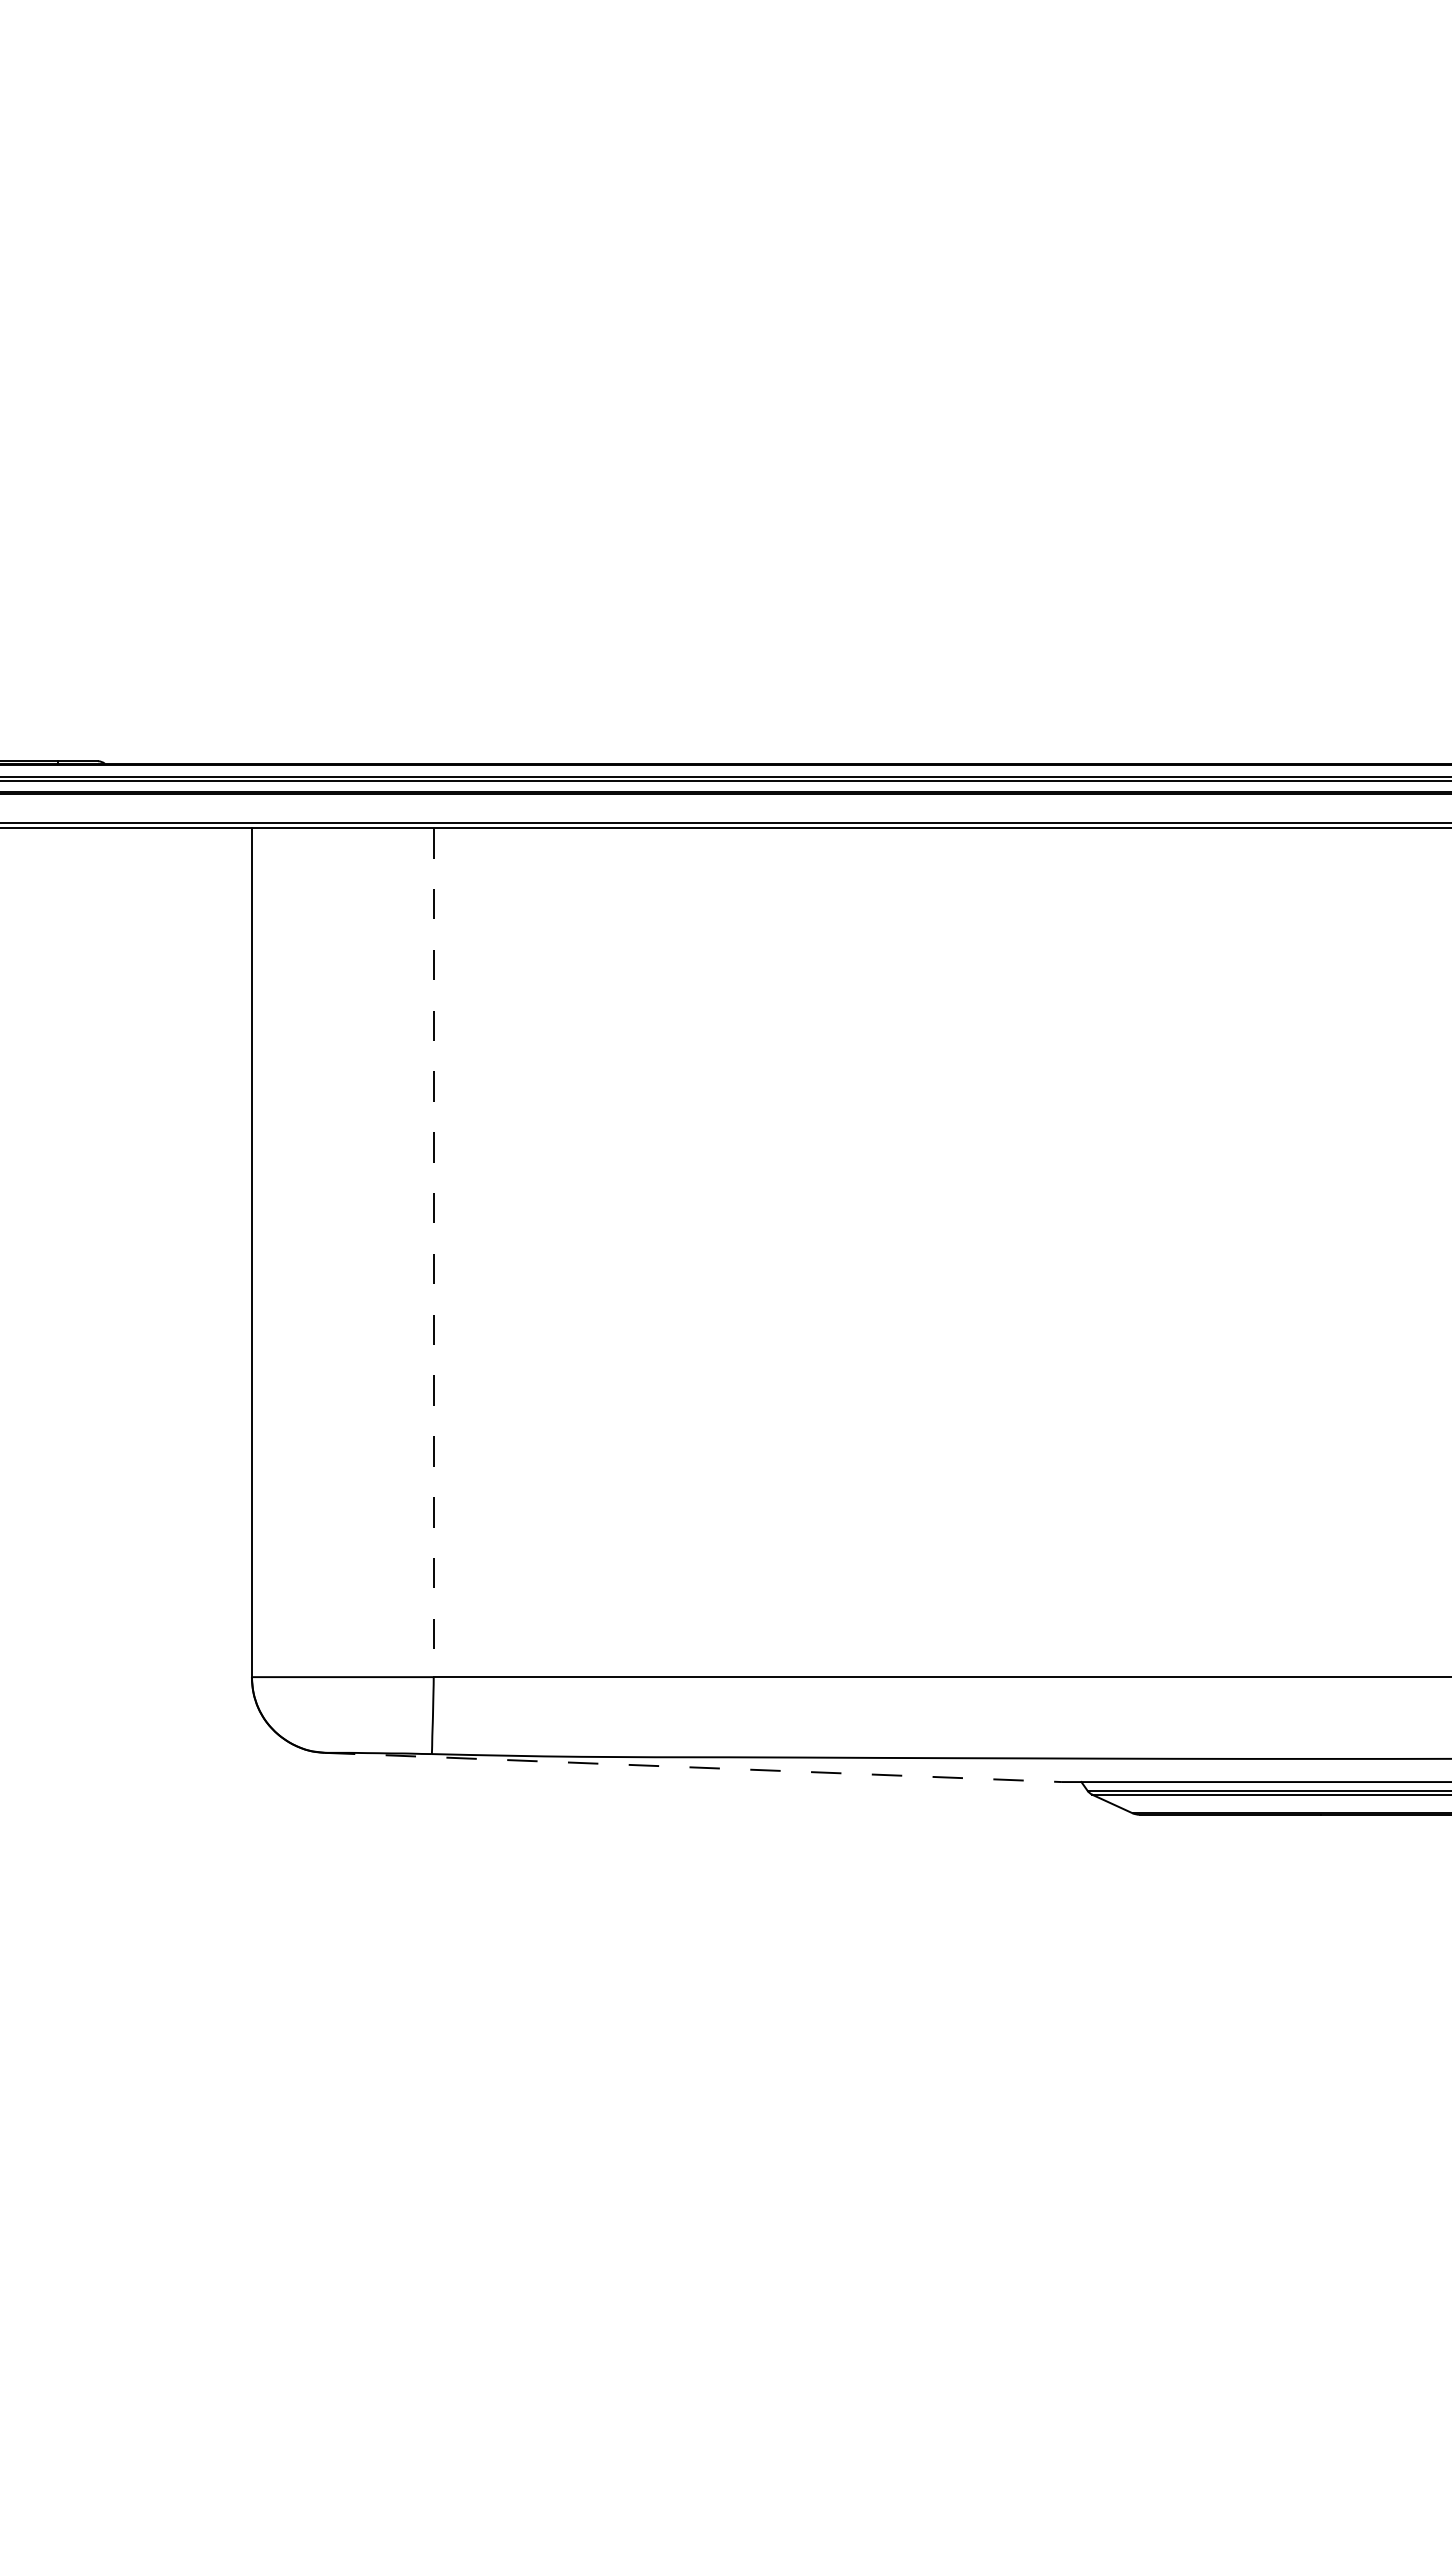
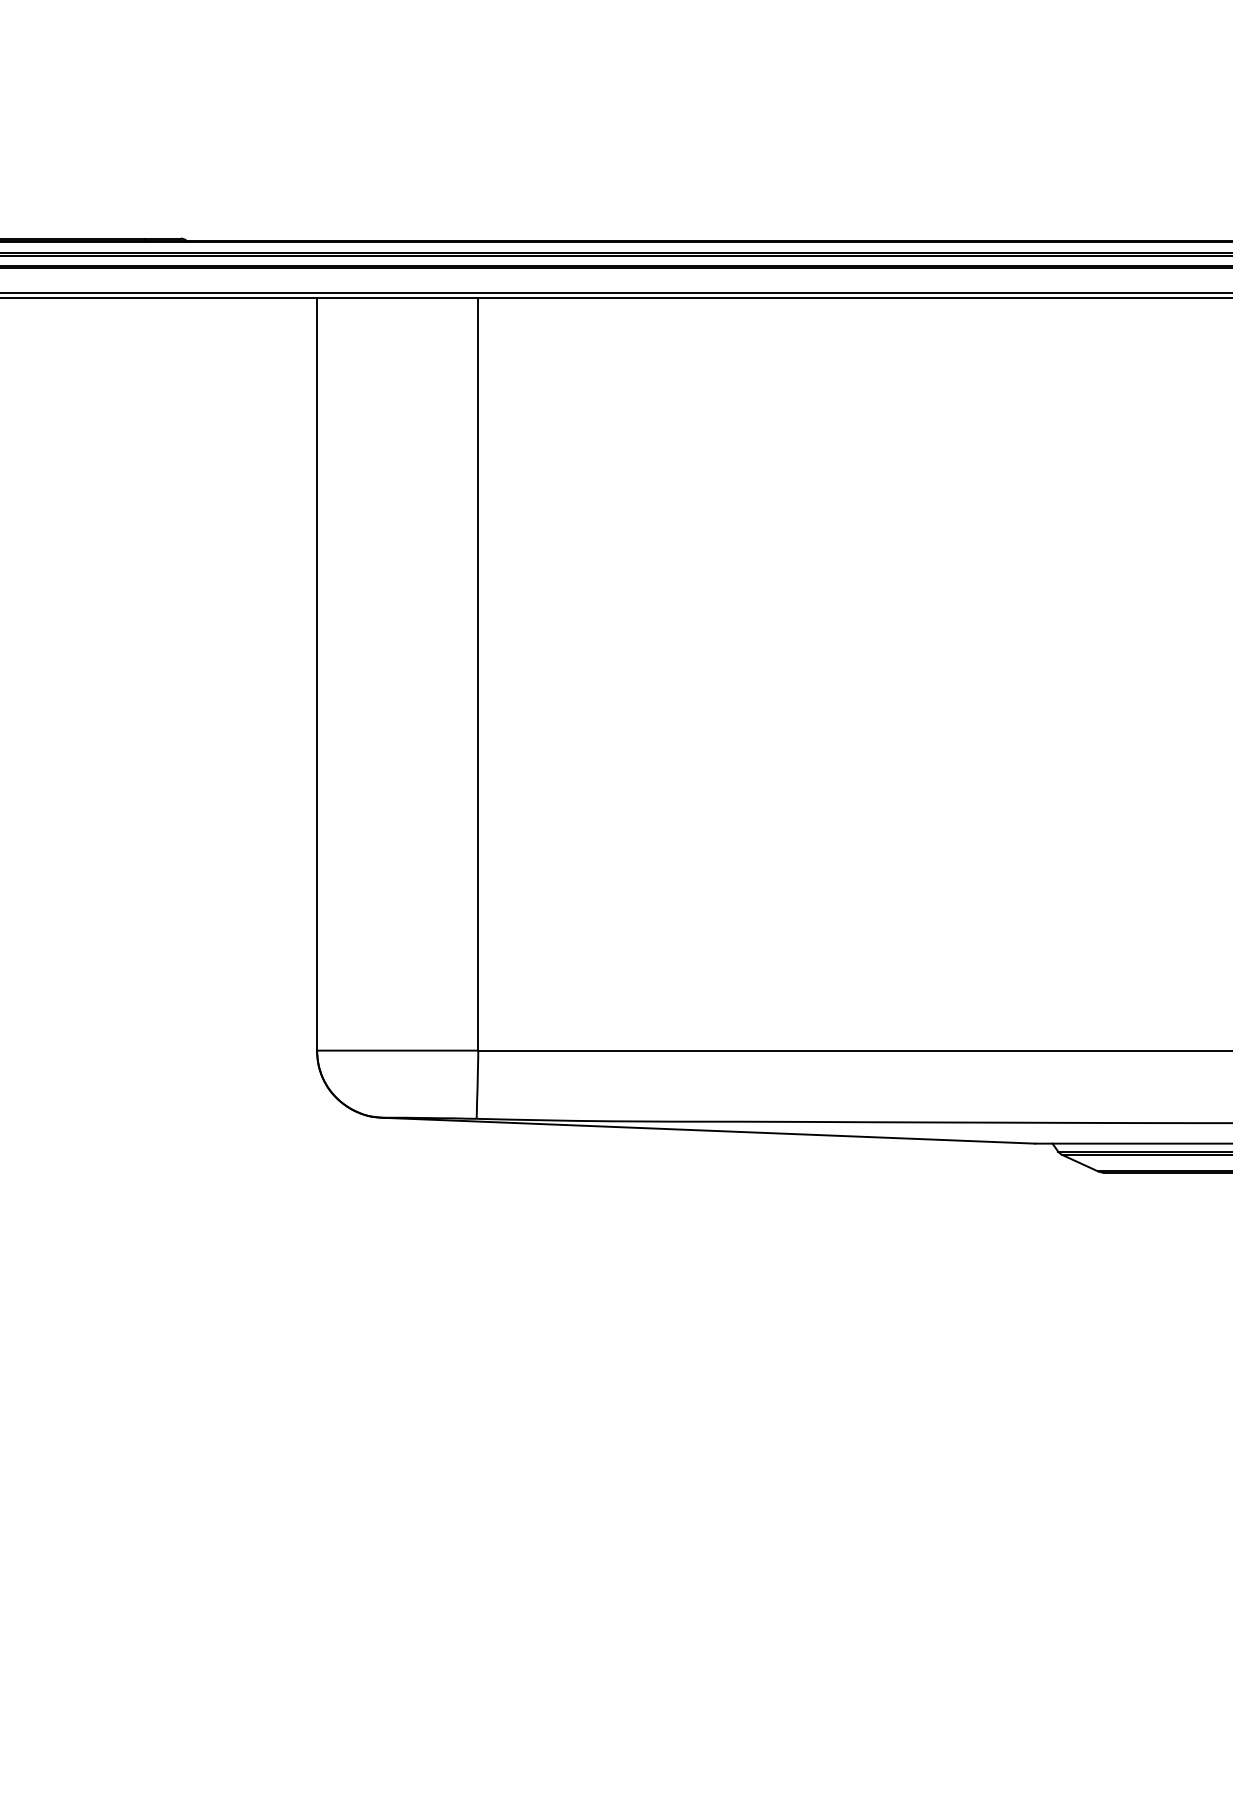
line: (433, 1252) -> (478, 674), dashed -> solid
line: (693, 1767) -> (708, 1130), dashed -> solid

